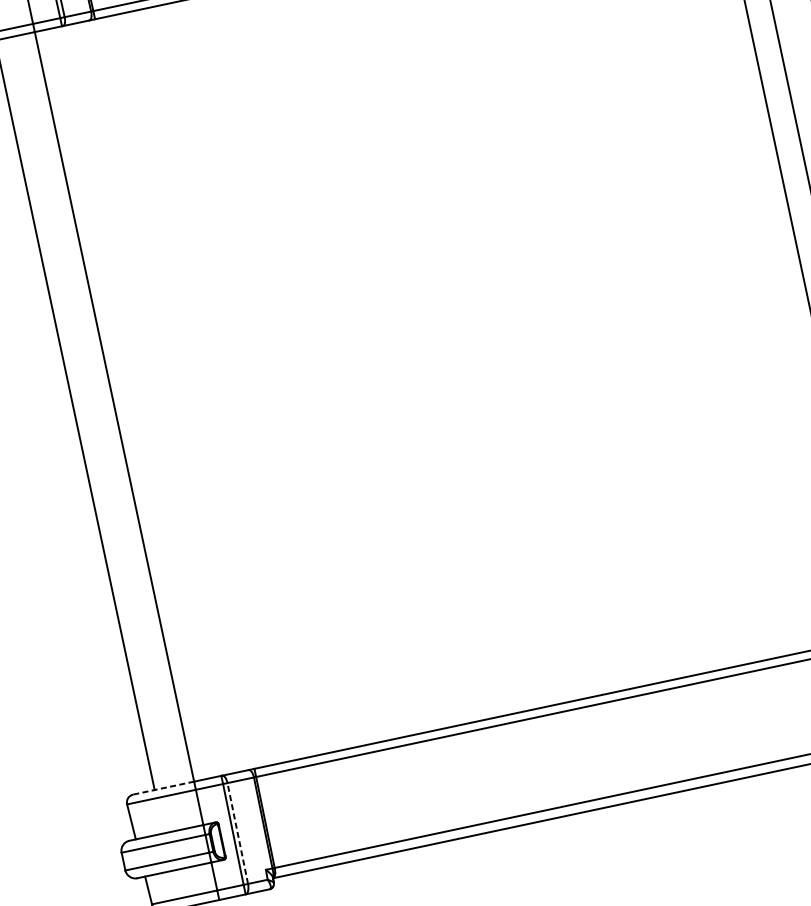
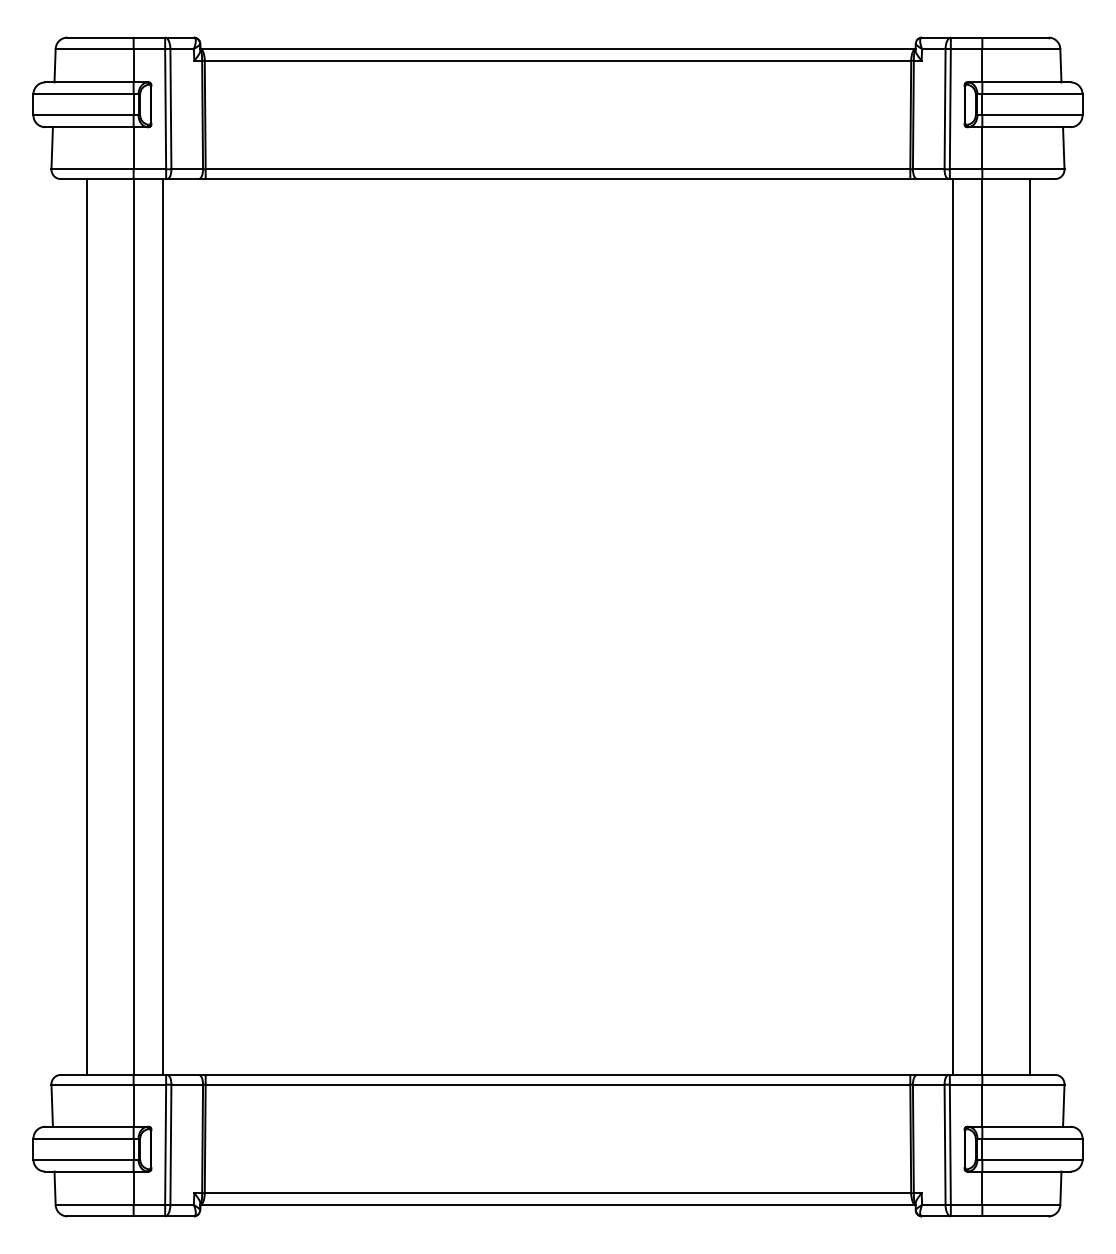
line: (139, 401) -> (163, 626), added
line: (163, 787) -> (97, 1074), dashed -> solid
line: (237, 833) -> (170, 1144), dashed -> solid

